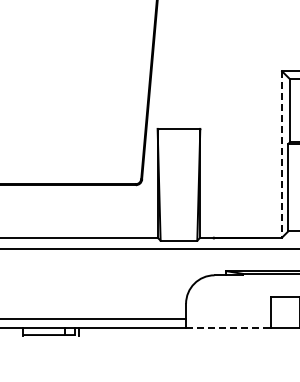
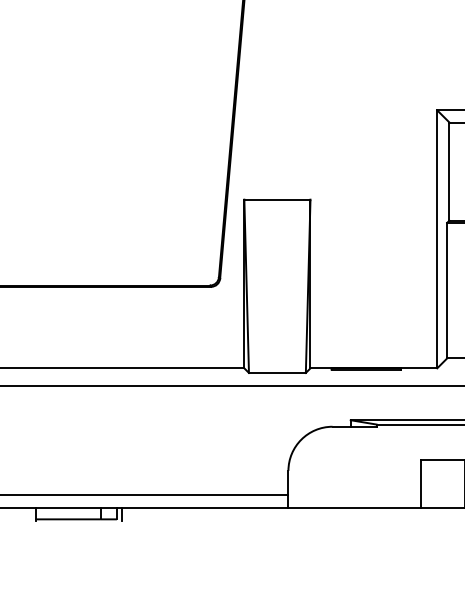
line: (282, 154) -> (437, 239), dashed -> solid
line: (228, 327) -> (354, 507), dashed -> solid

